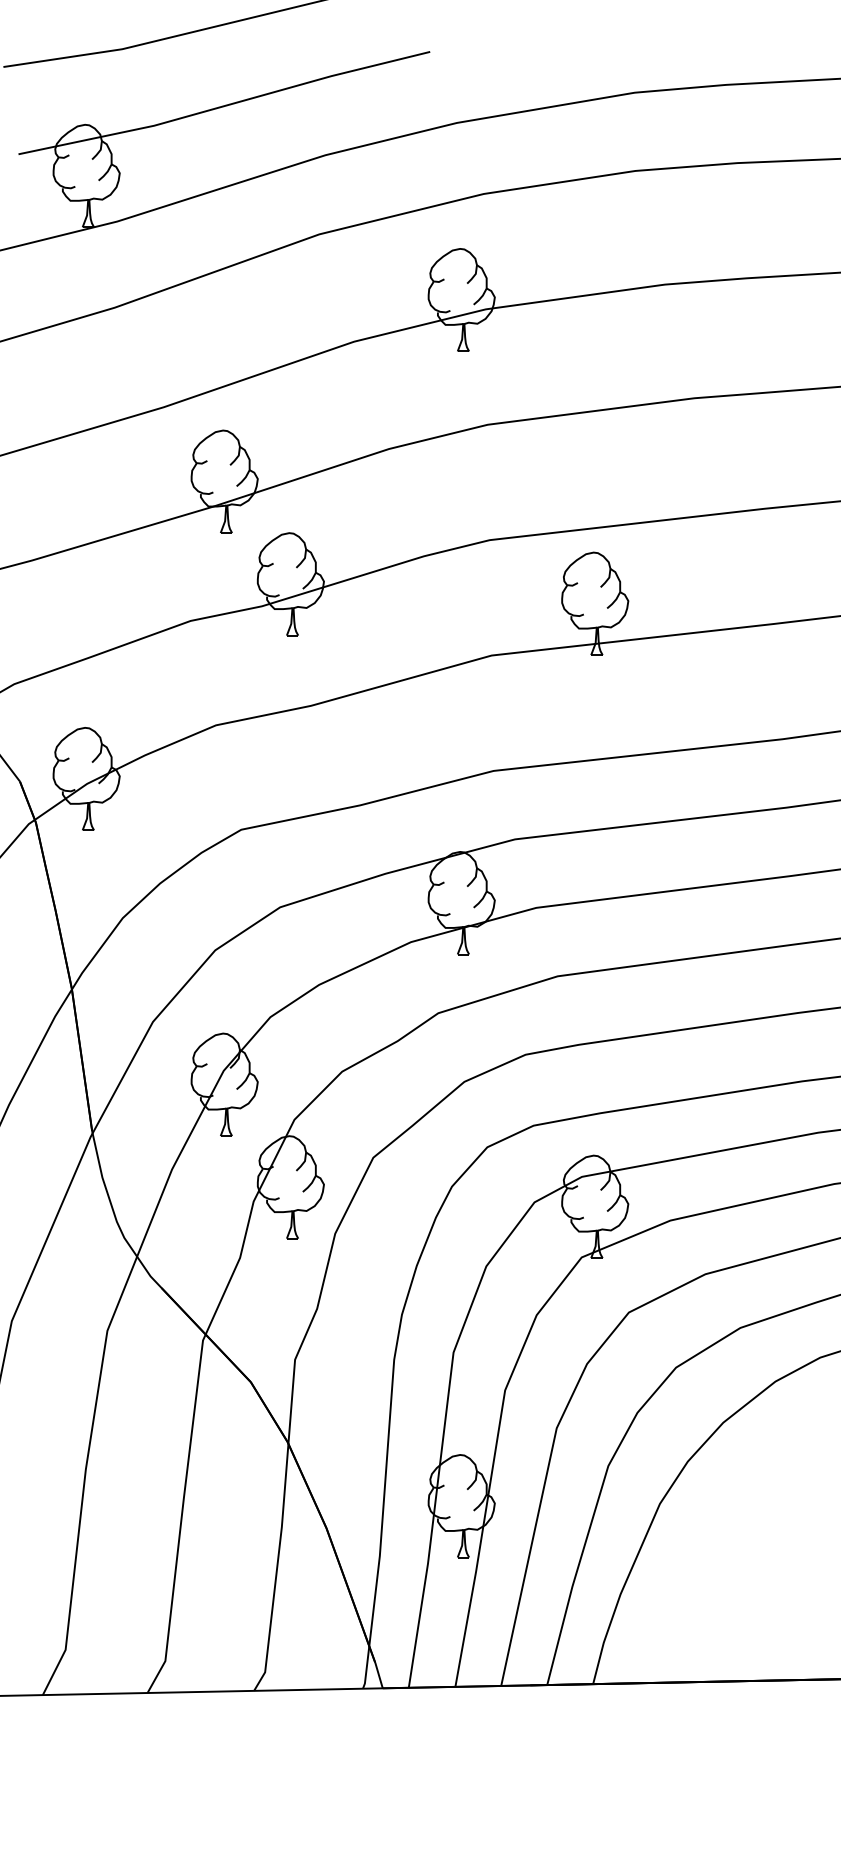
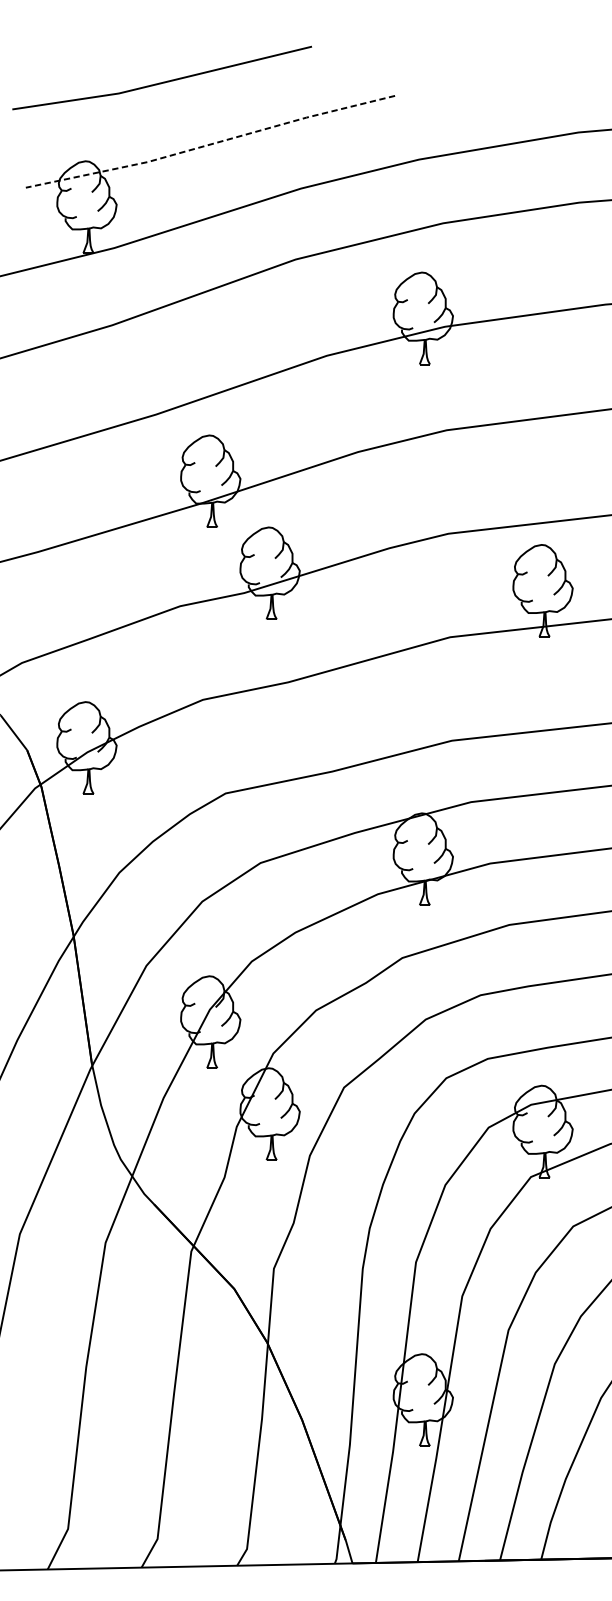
line: (225, 105) -> (211, 143), solid -> dashed

